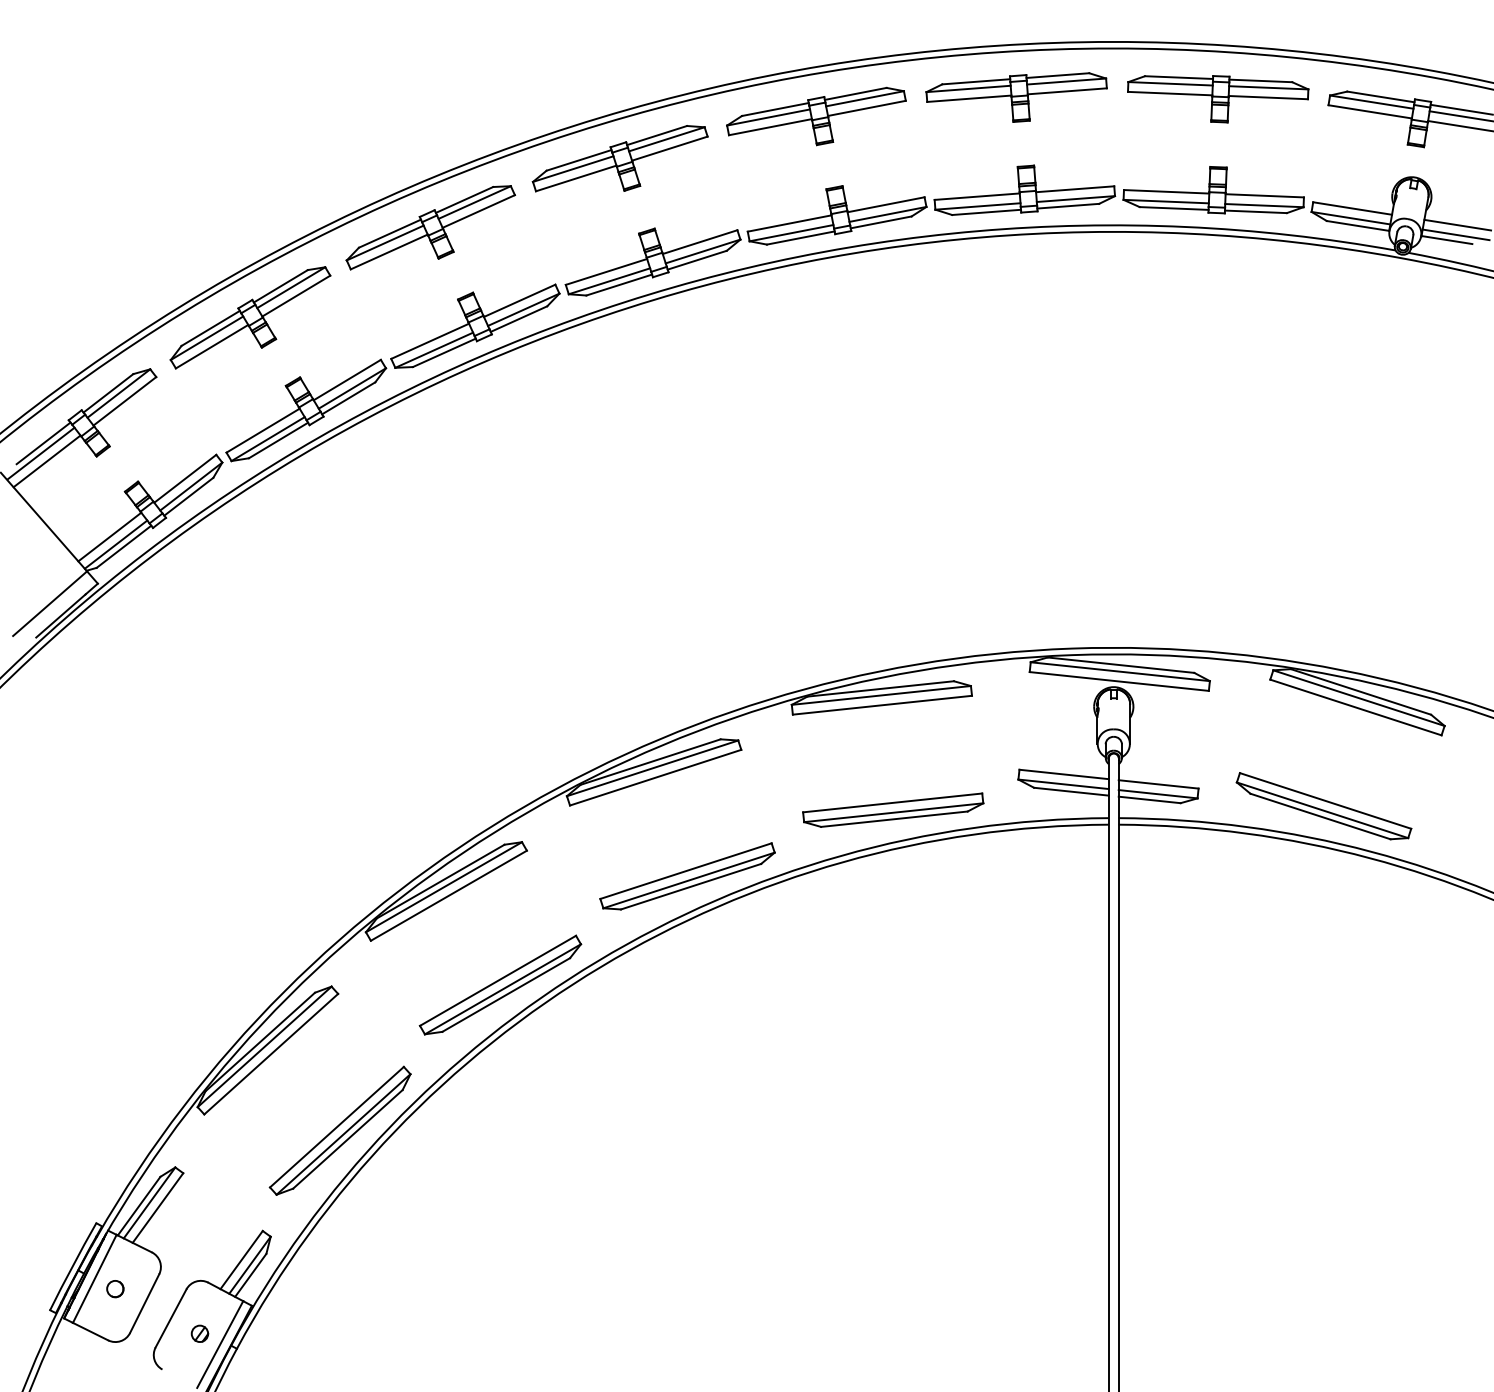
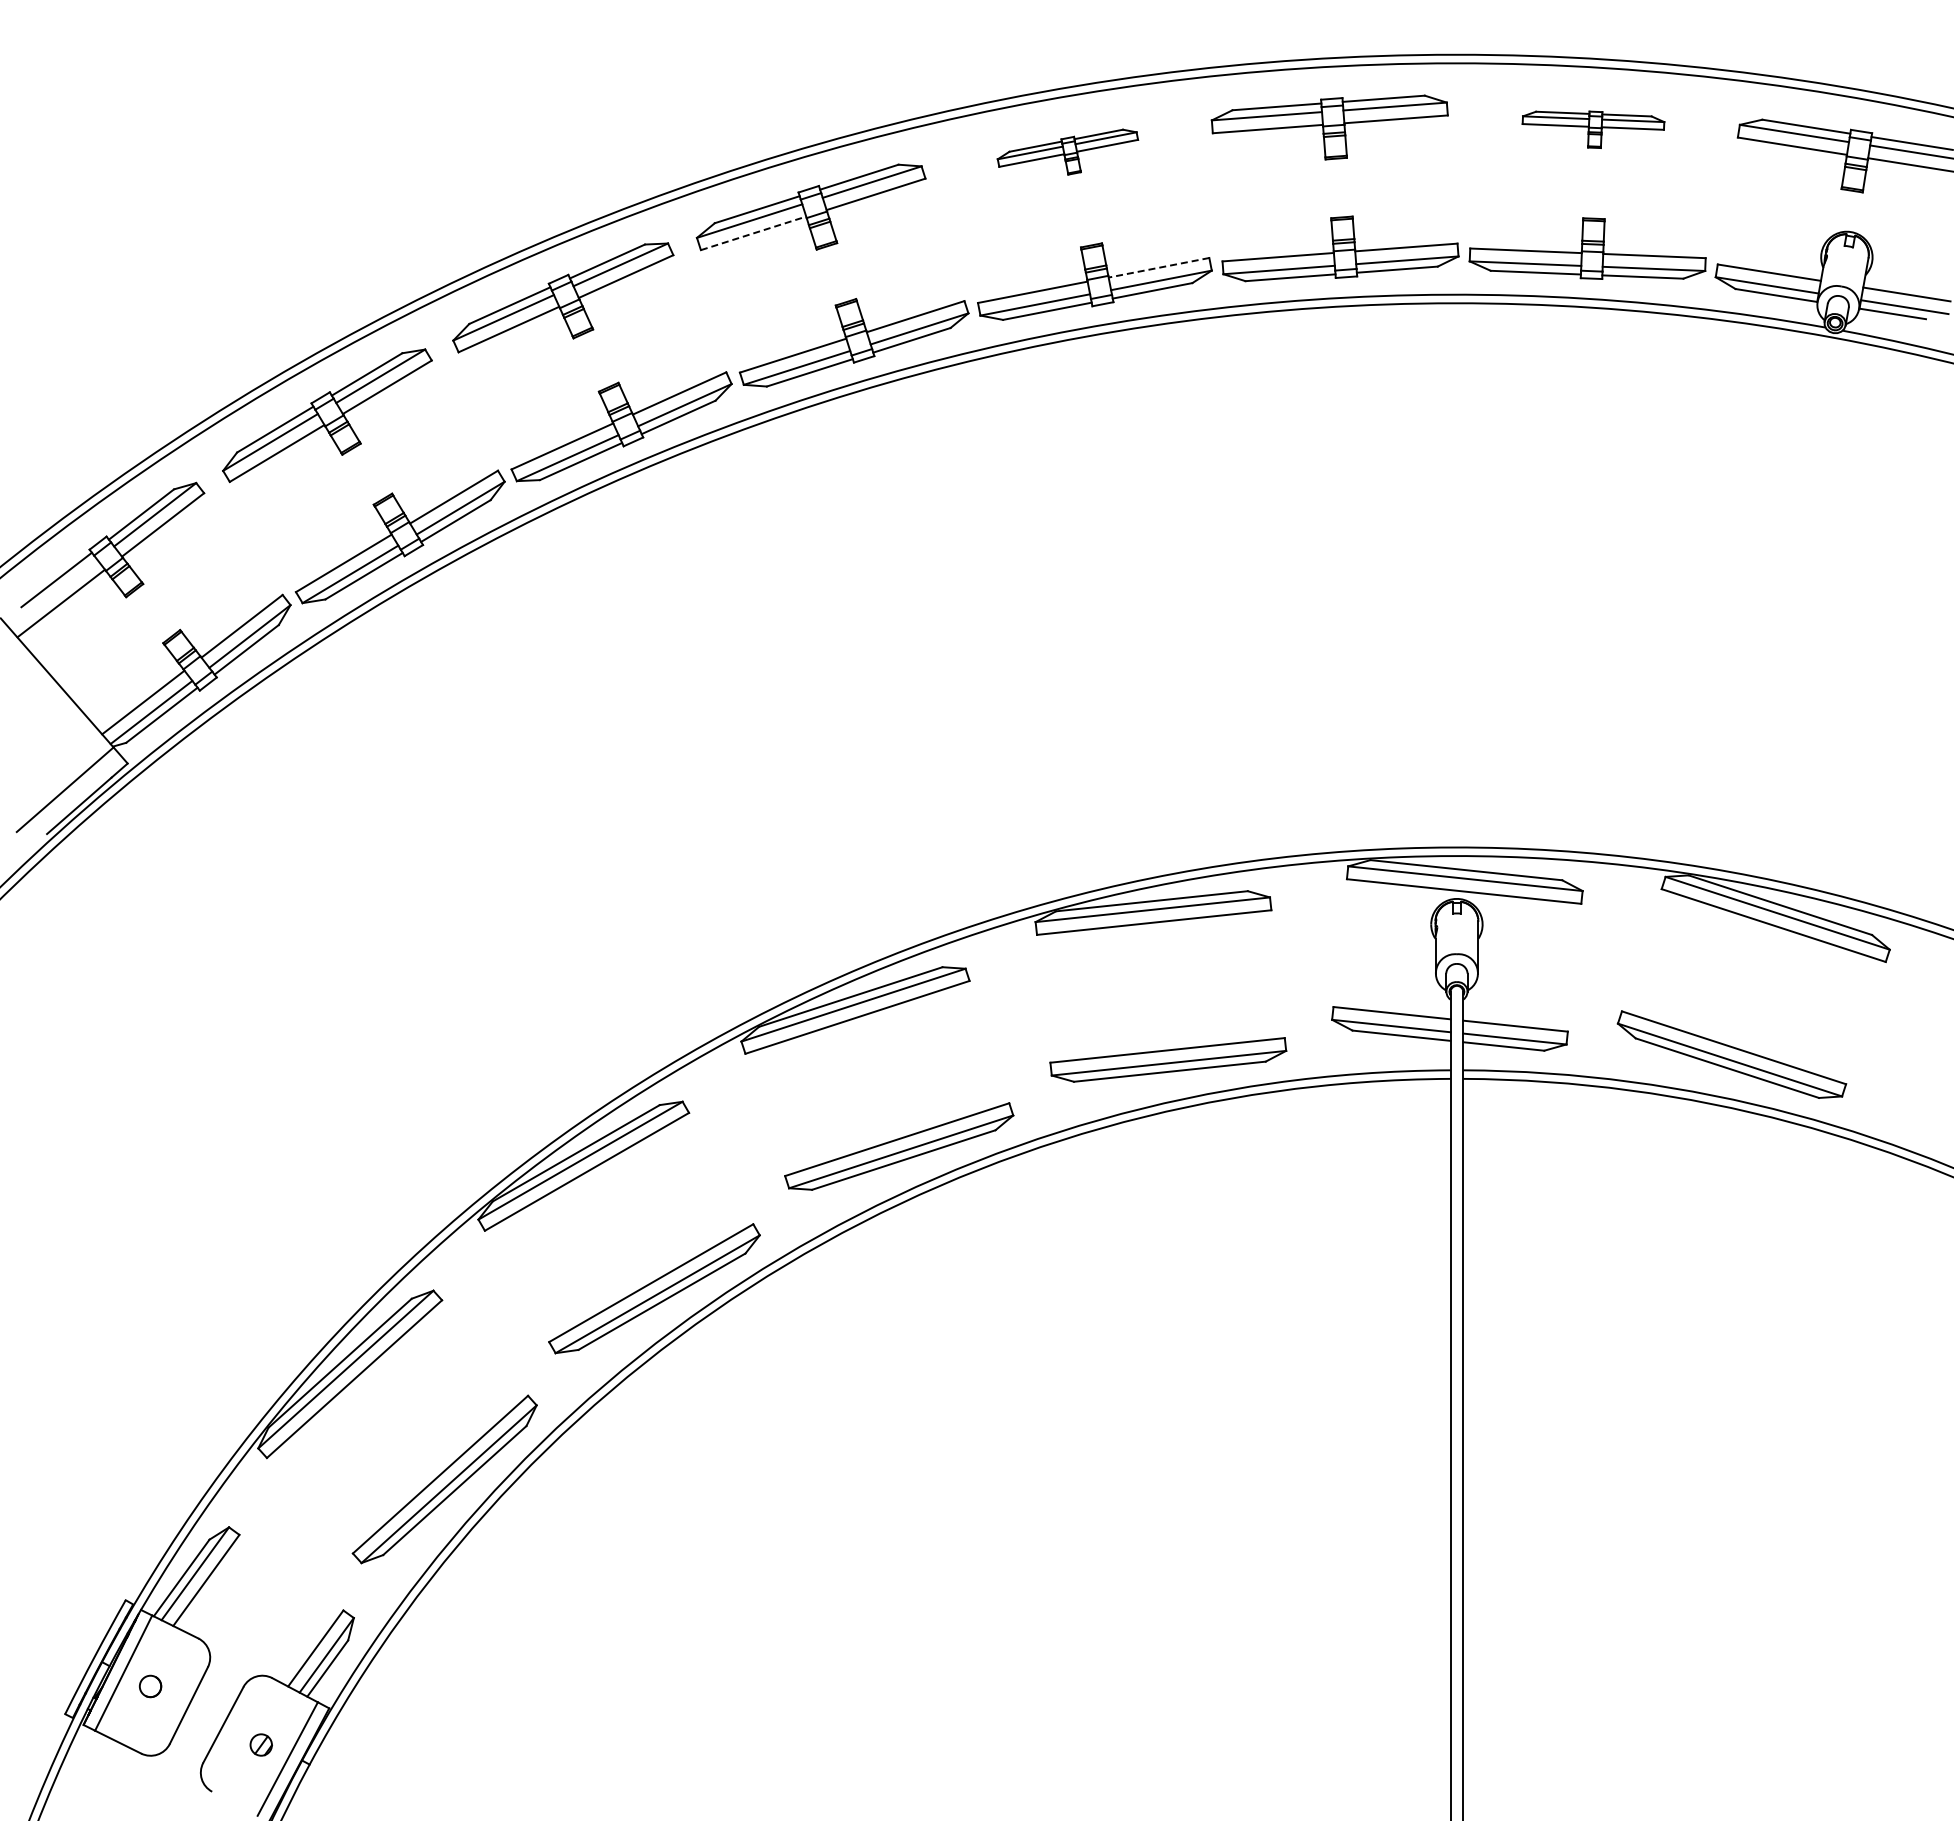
part: (1218, 99) -> (1593, 129), size x0.6
part: (816, 115) -> (1067, 151), size x0.6
line: (576, 178) -> (754, 233), solid -> dashed
line: (885, 204) -> (1158, 267), solid -> dashed
line: (41, 453) -> (53, 593), removed

